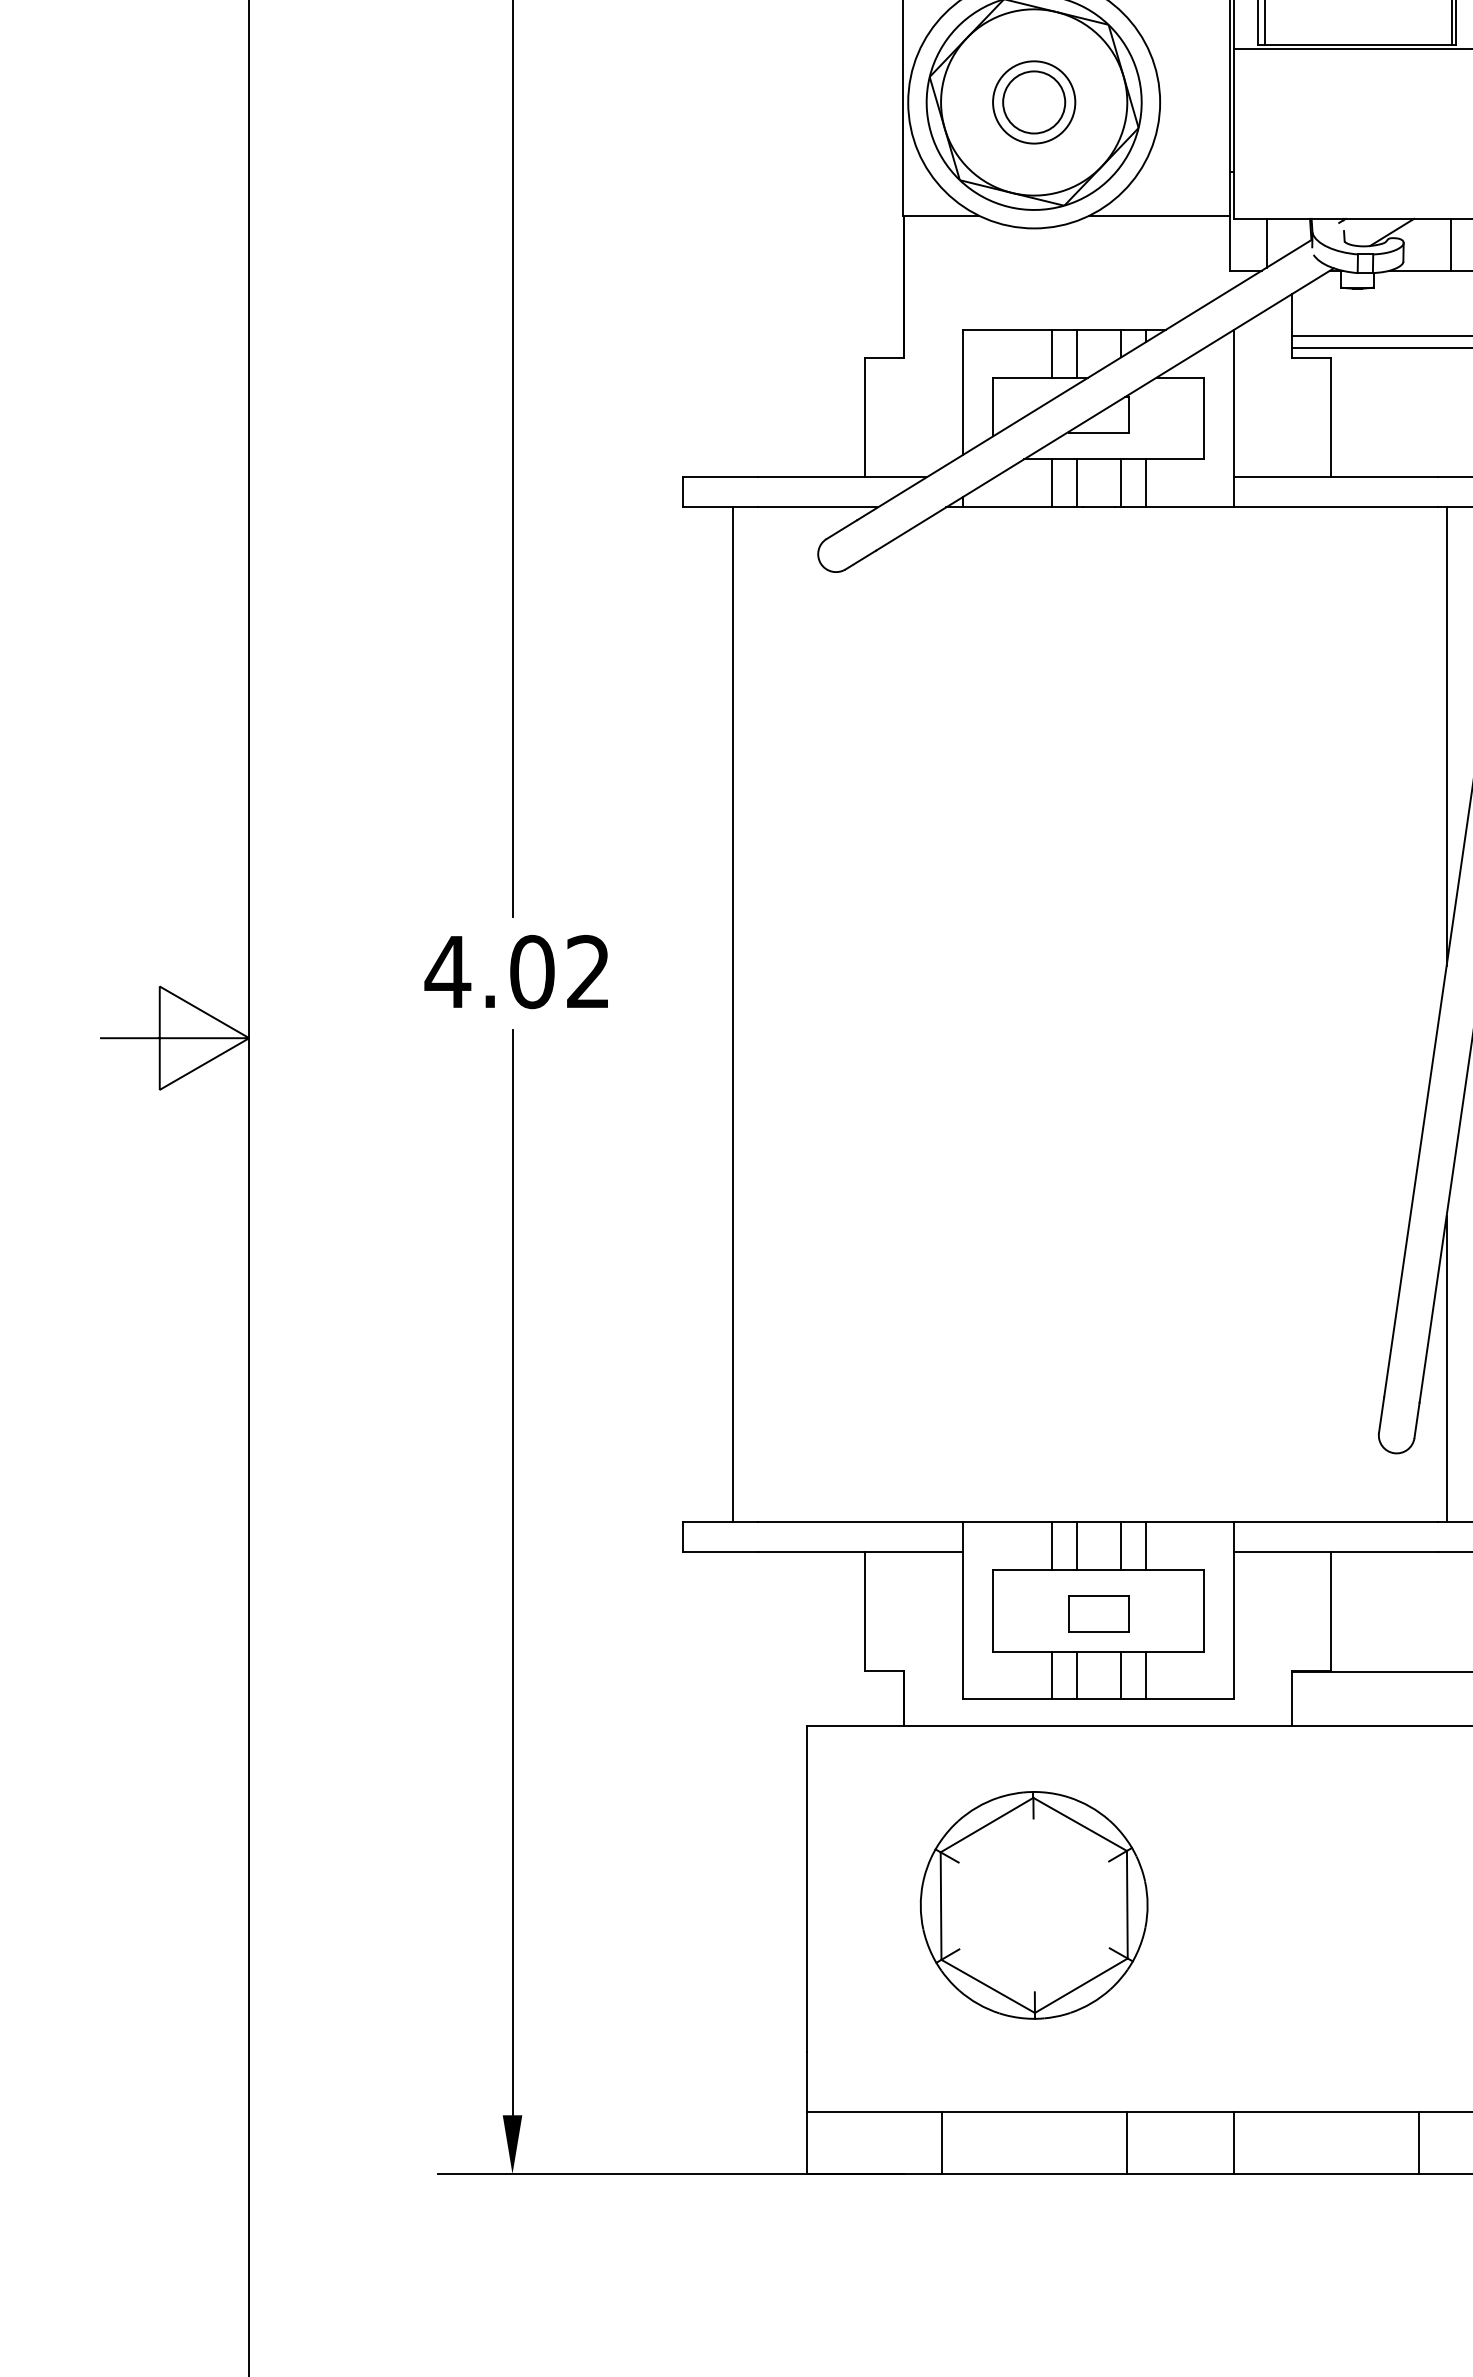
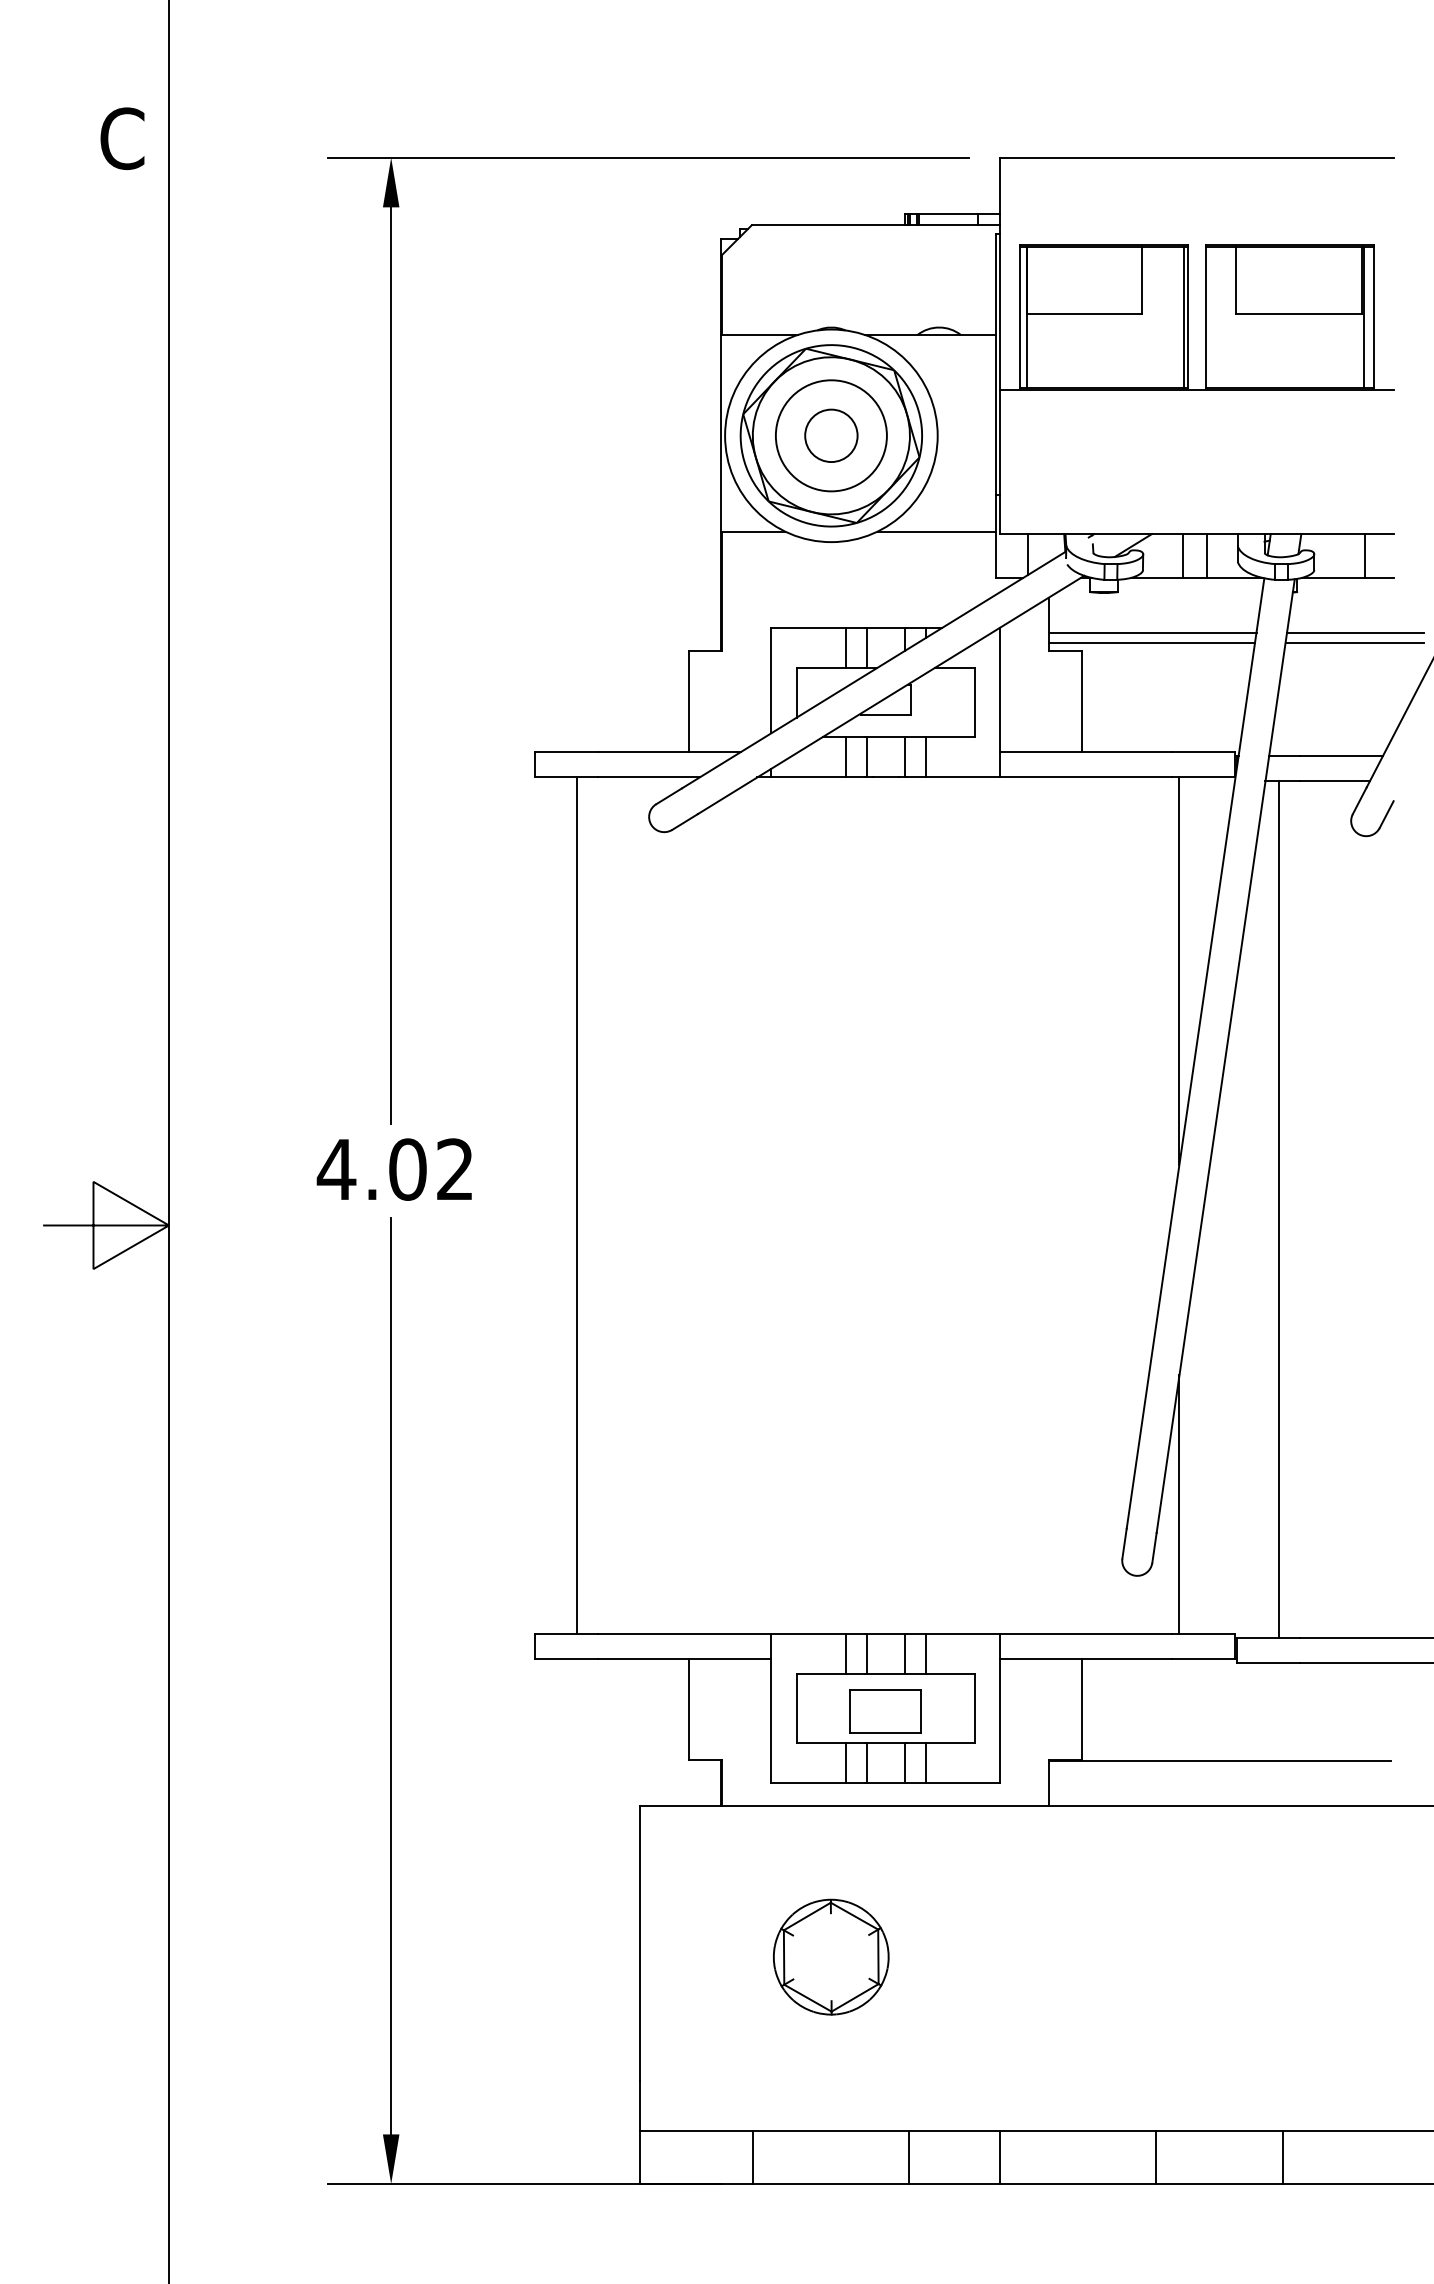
circle: (1034, 102) -> (831, 435), size x1.6
part: (1098, 1614) -> (885, 1711), size x1.4
part: (1033, 1904) -> (830, 1956), size x0.6

